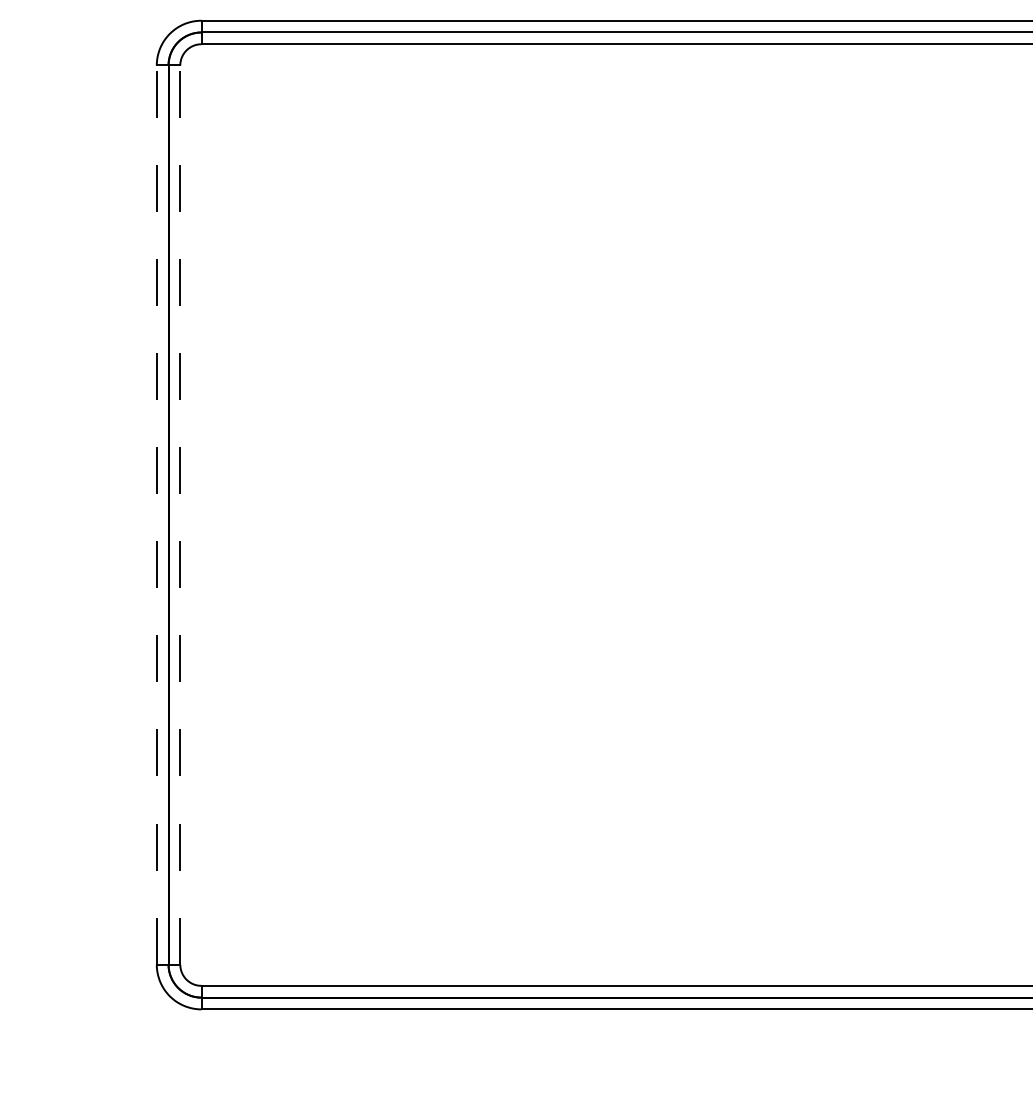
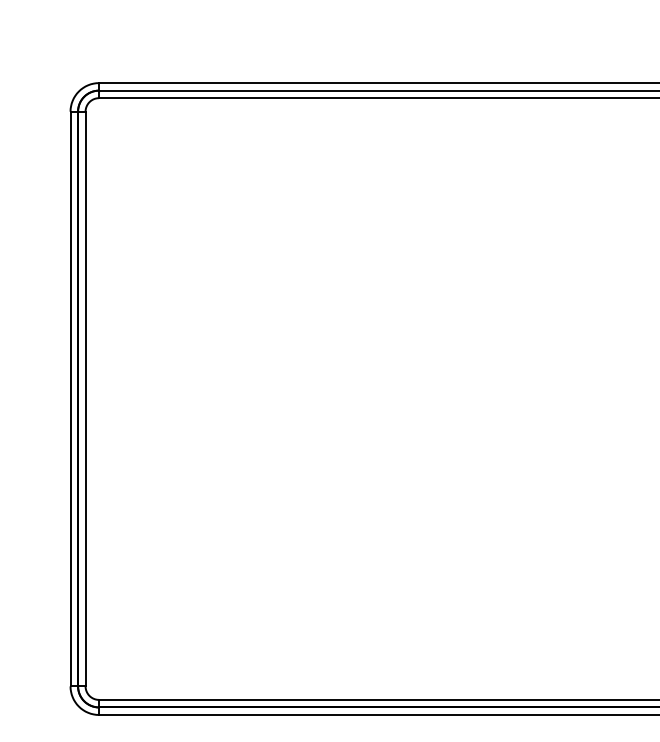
line: (156, 514) -> (70, 398), dashed -> solid
line: (180, 514) -> (85, 398), dashed -> solid

